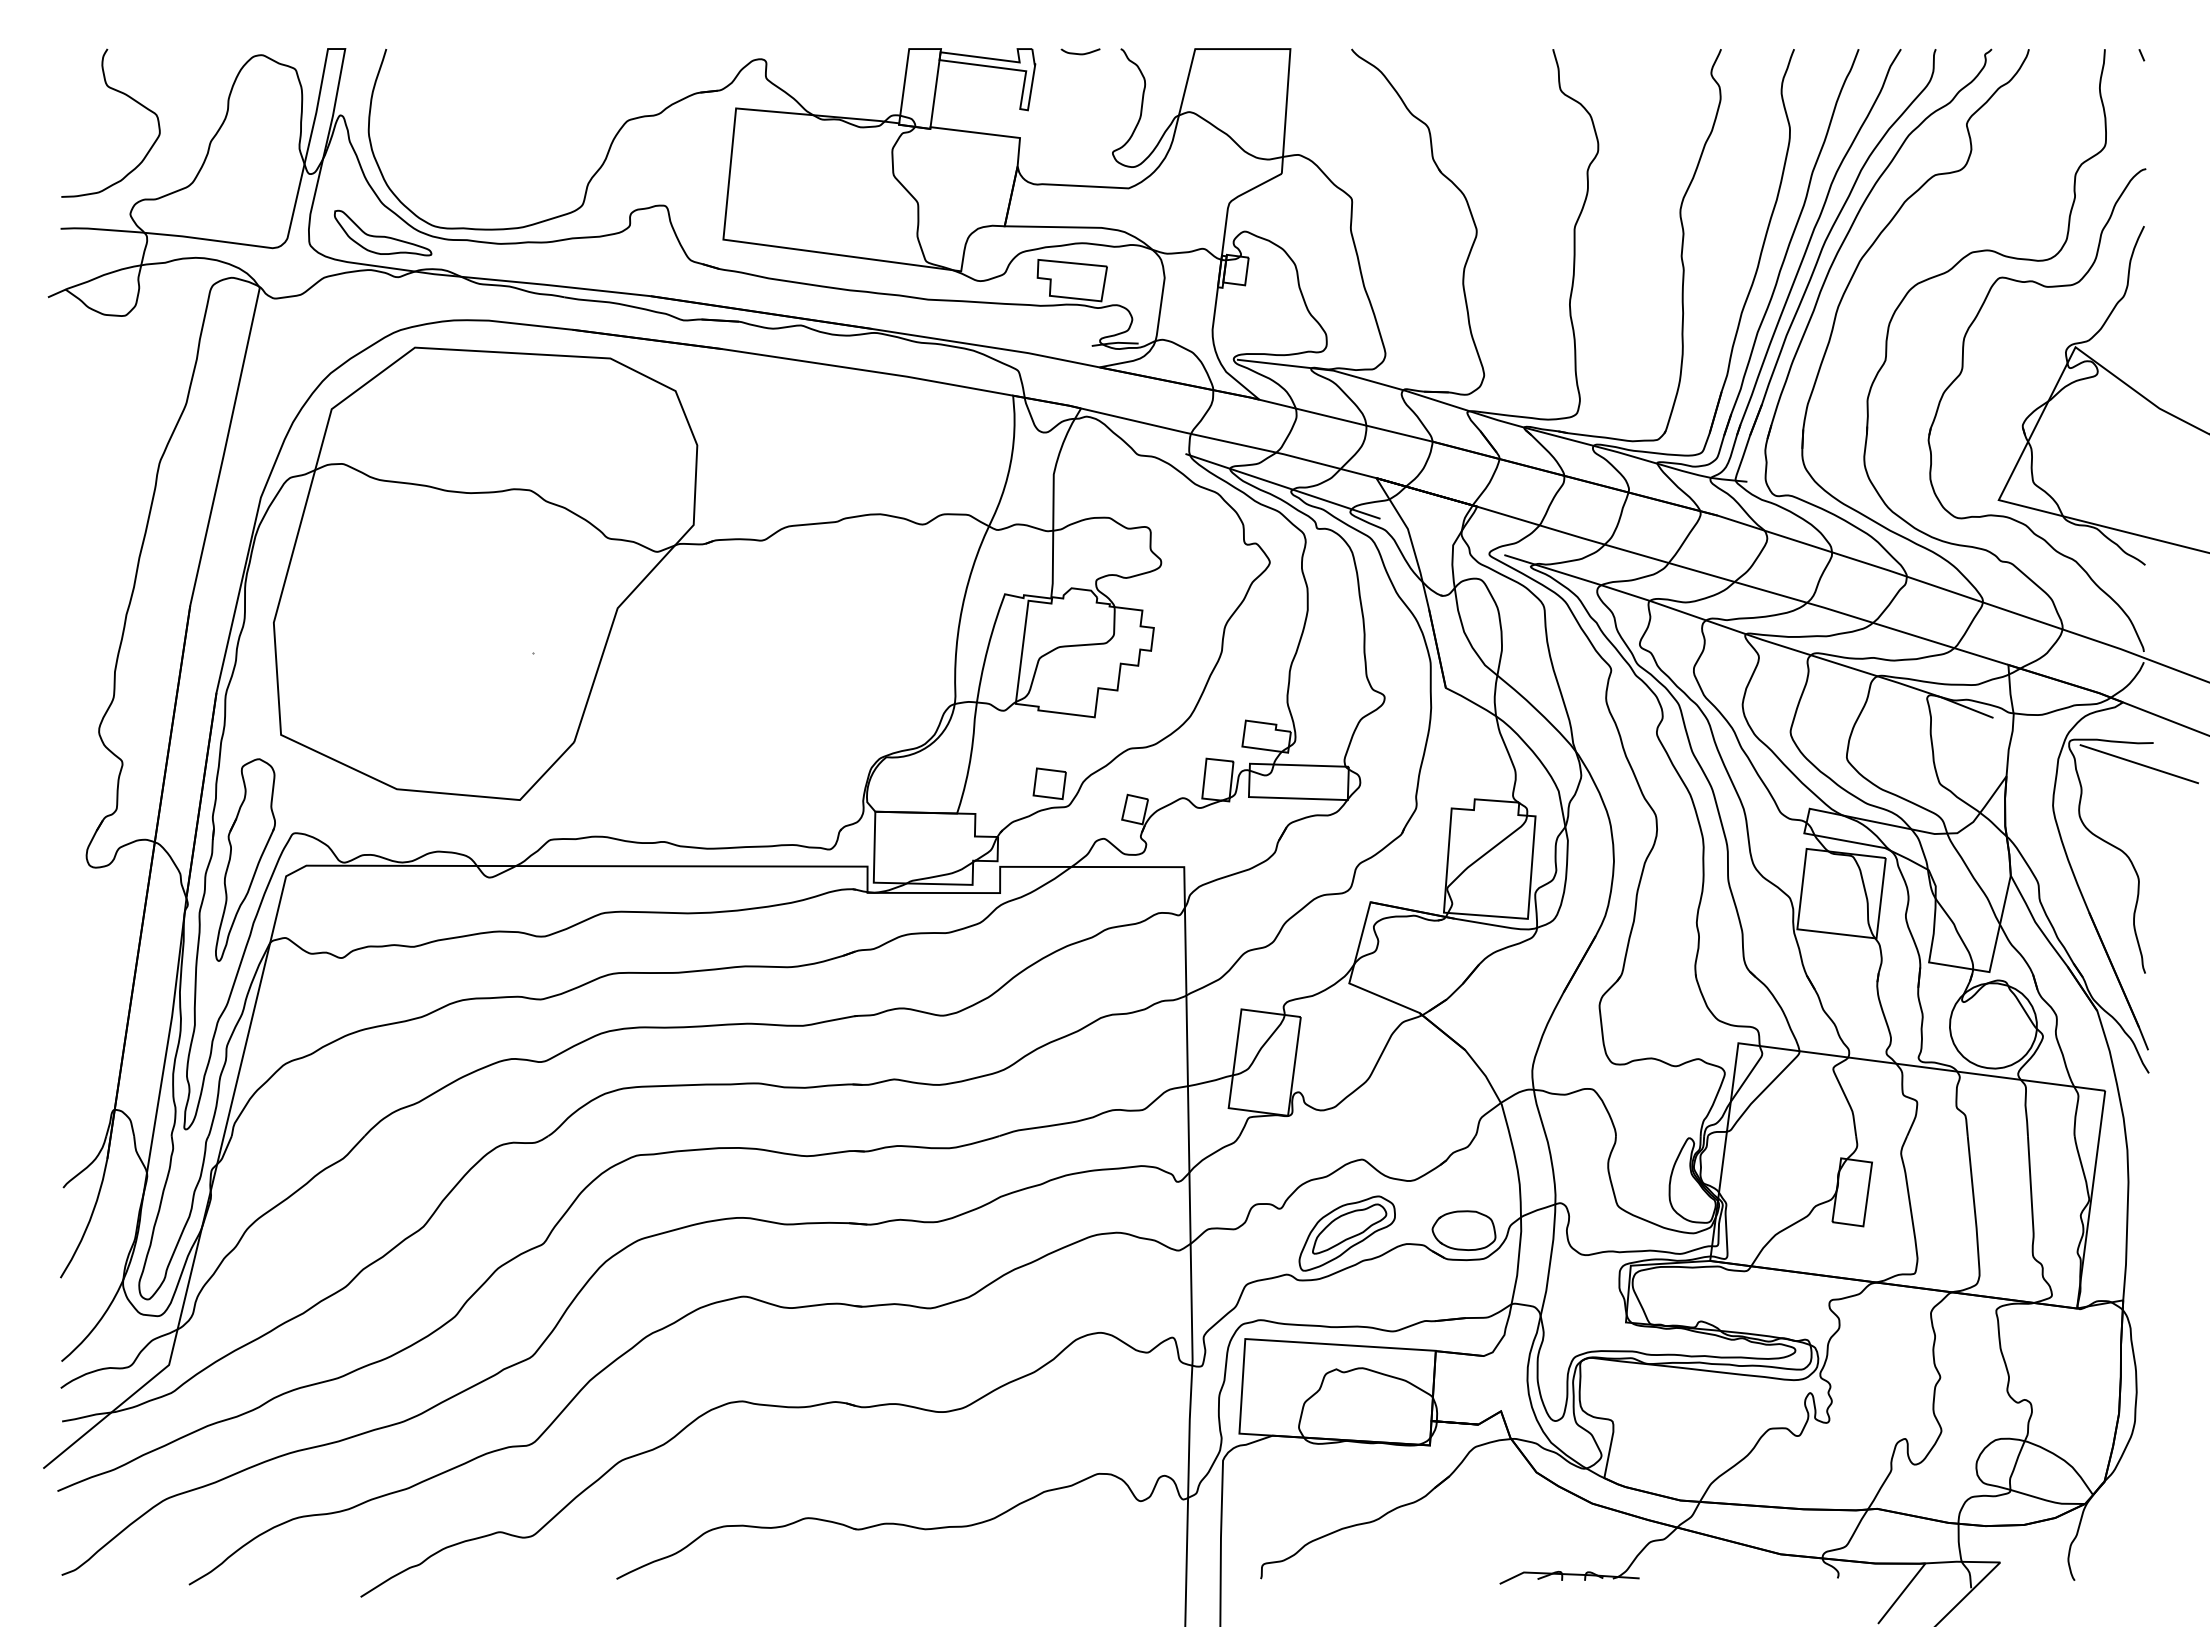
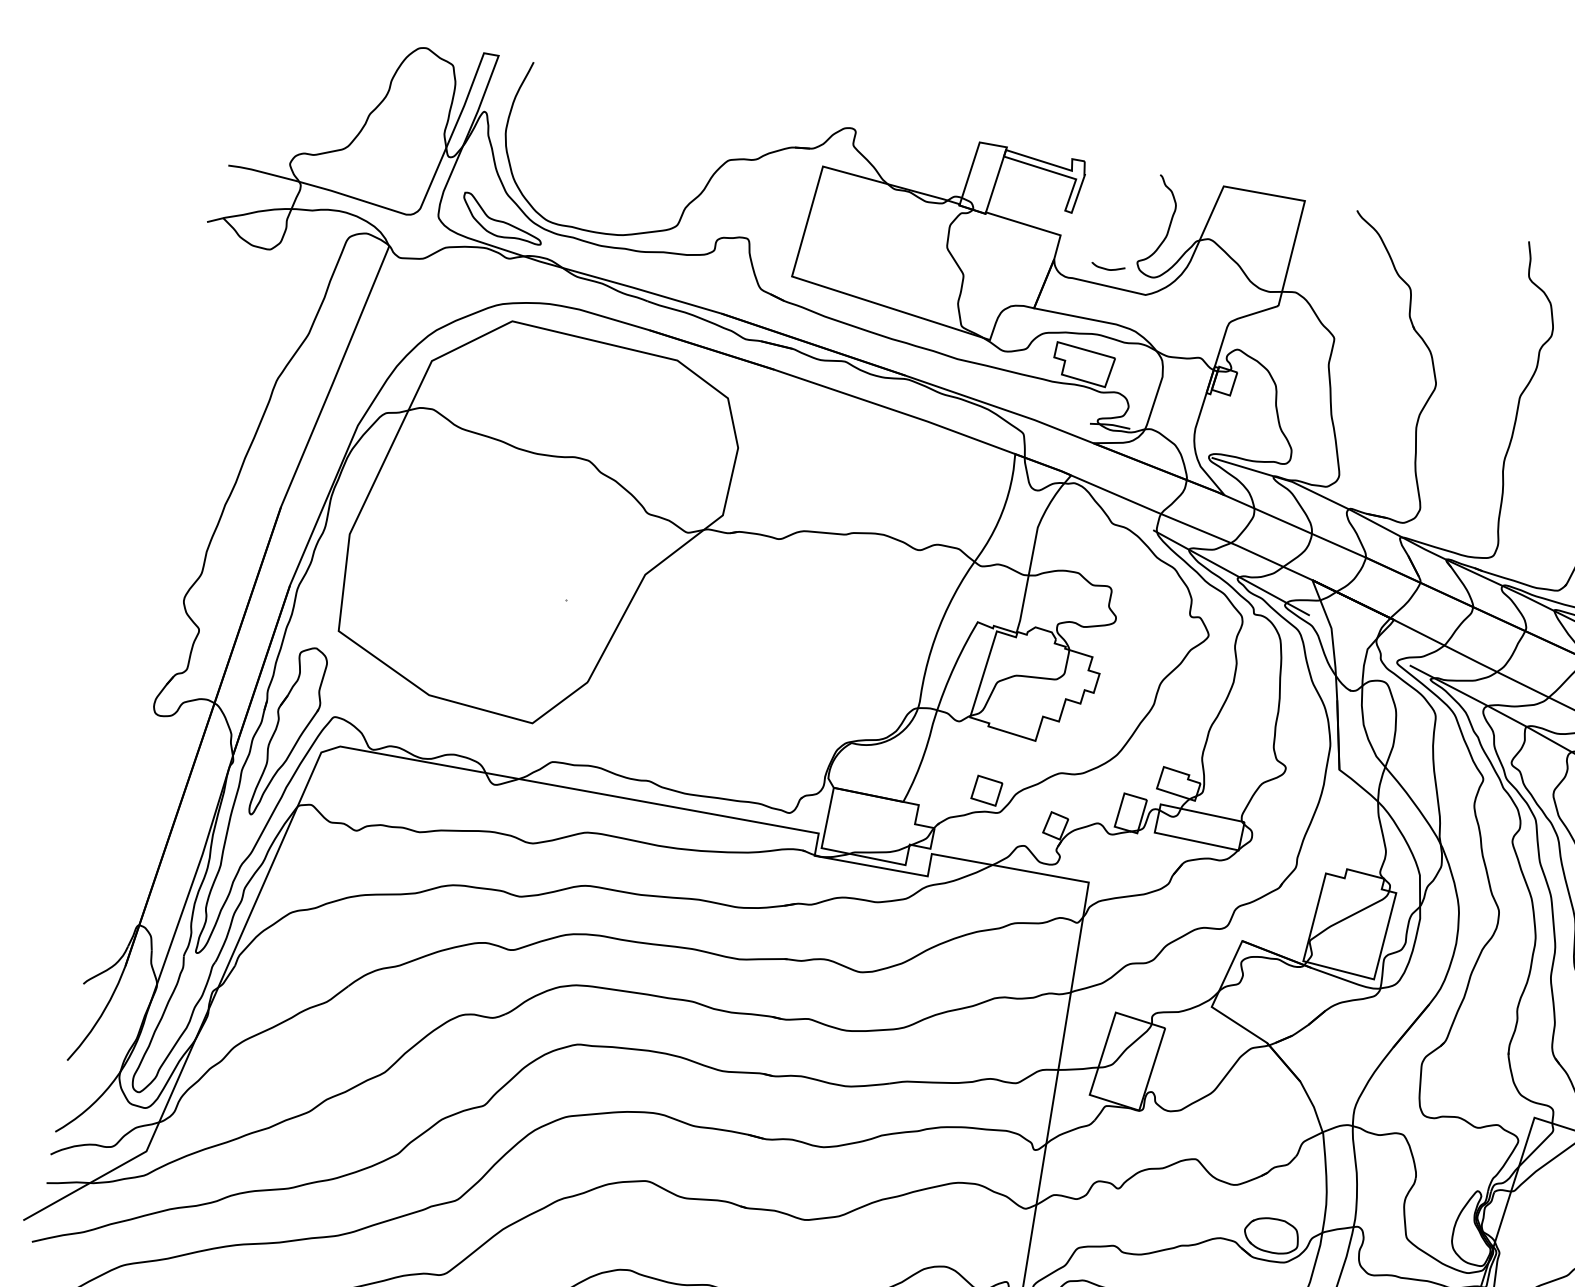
curve: (1080, 53) -> (1107, 268), moved
curve: (120, 93) -> (300, 59), removed
part: (1346, 1233) -> (1170, 1219), removed

